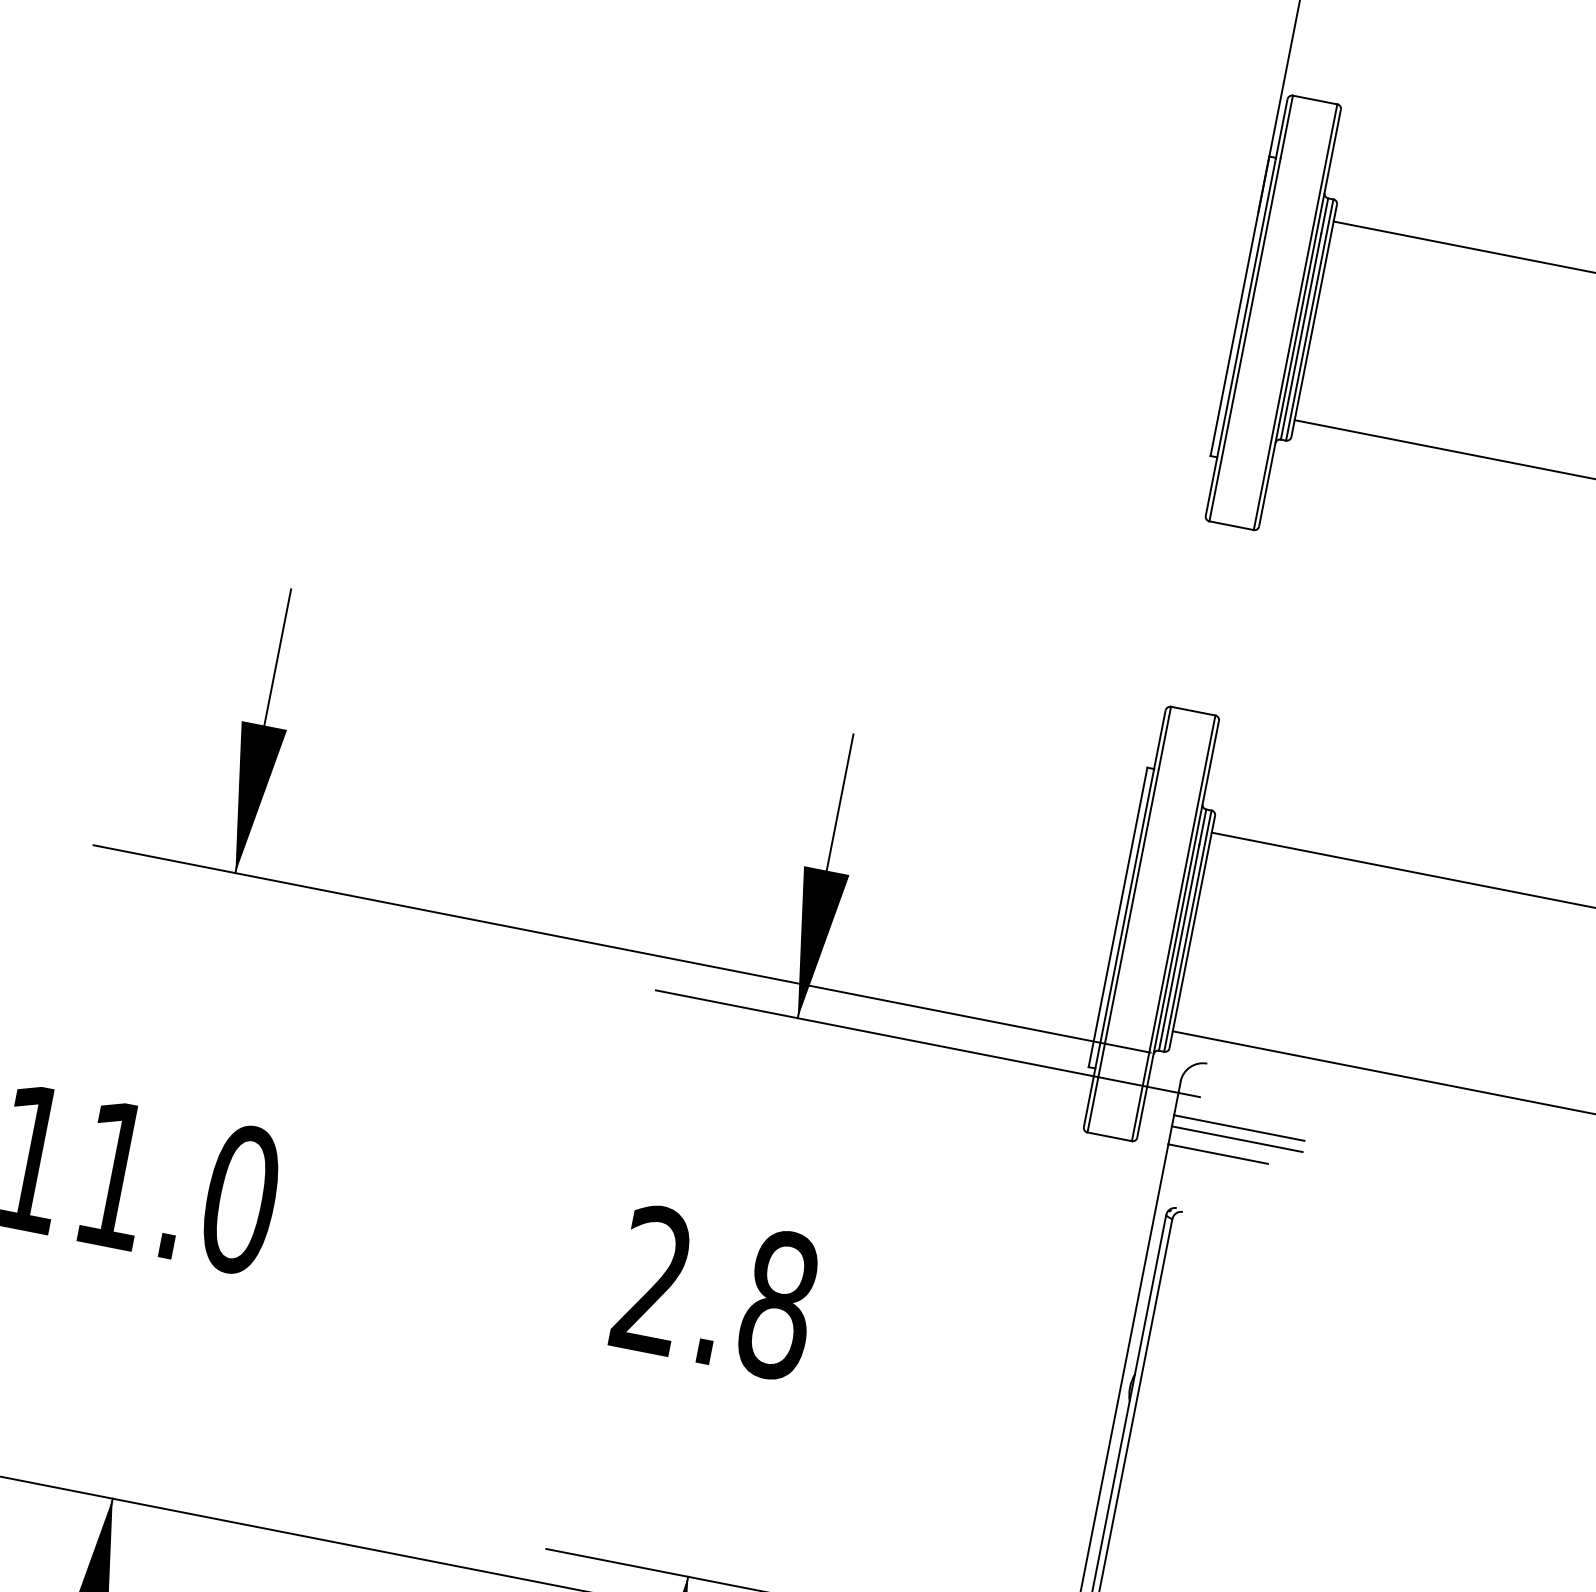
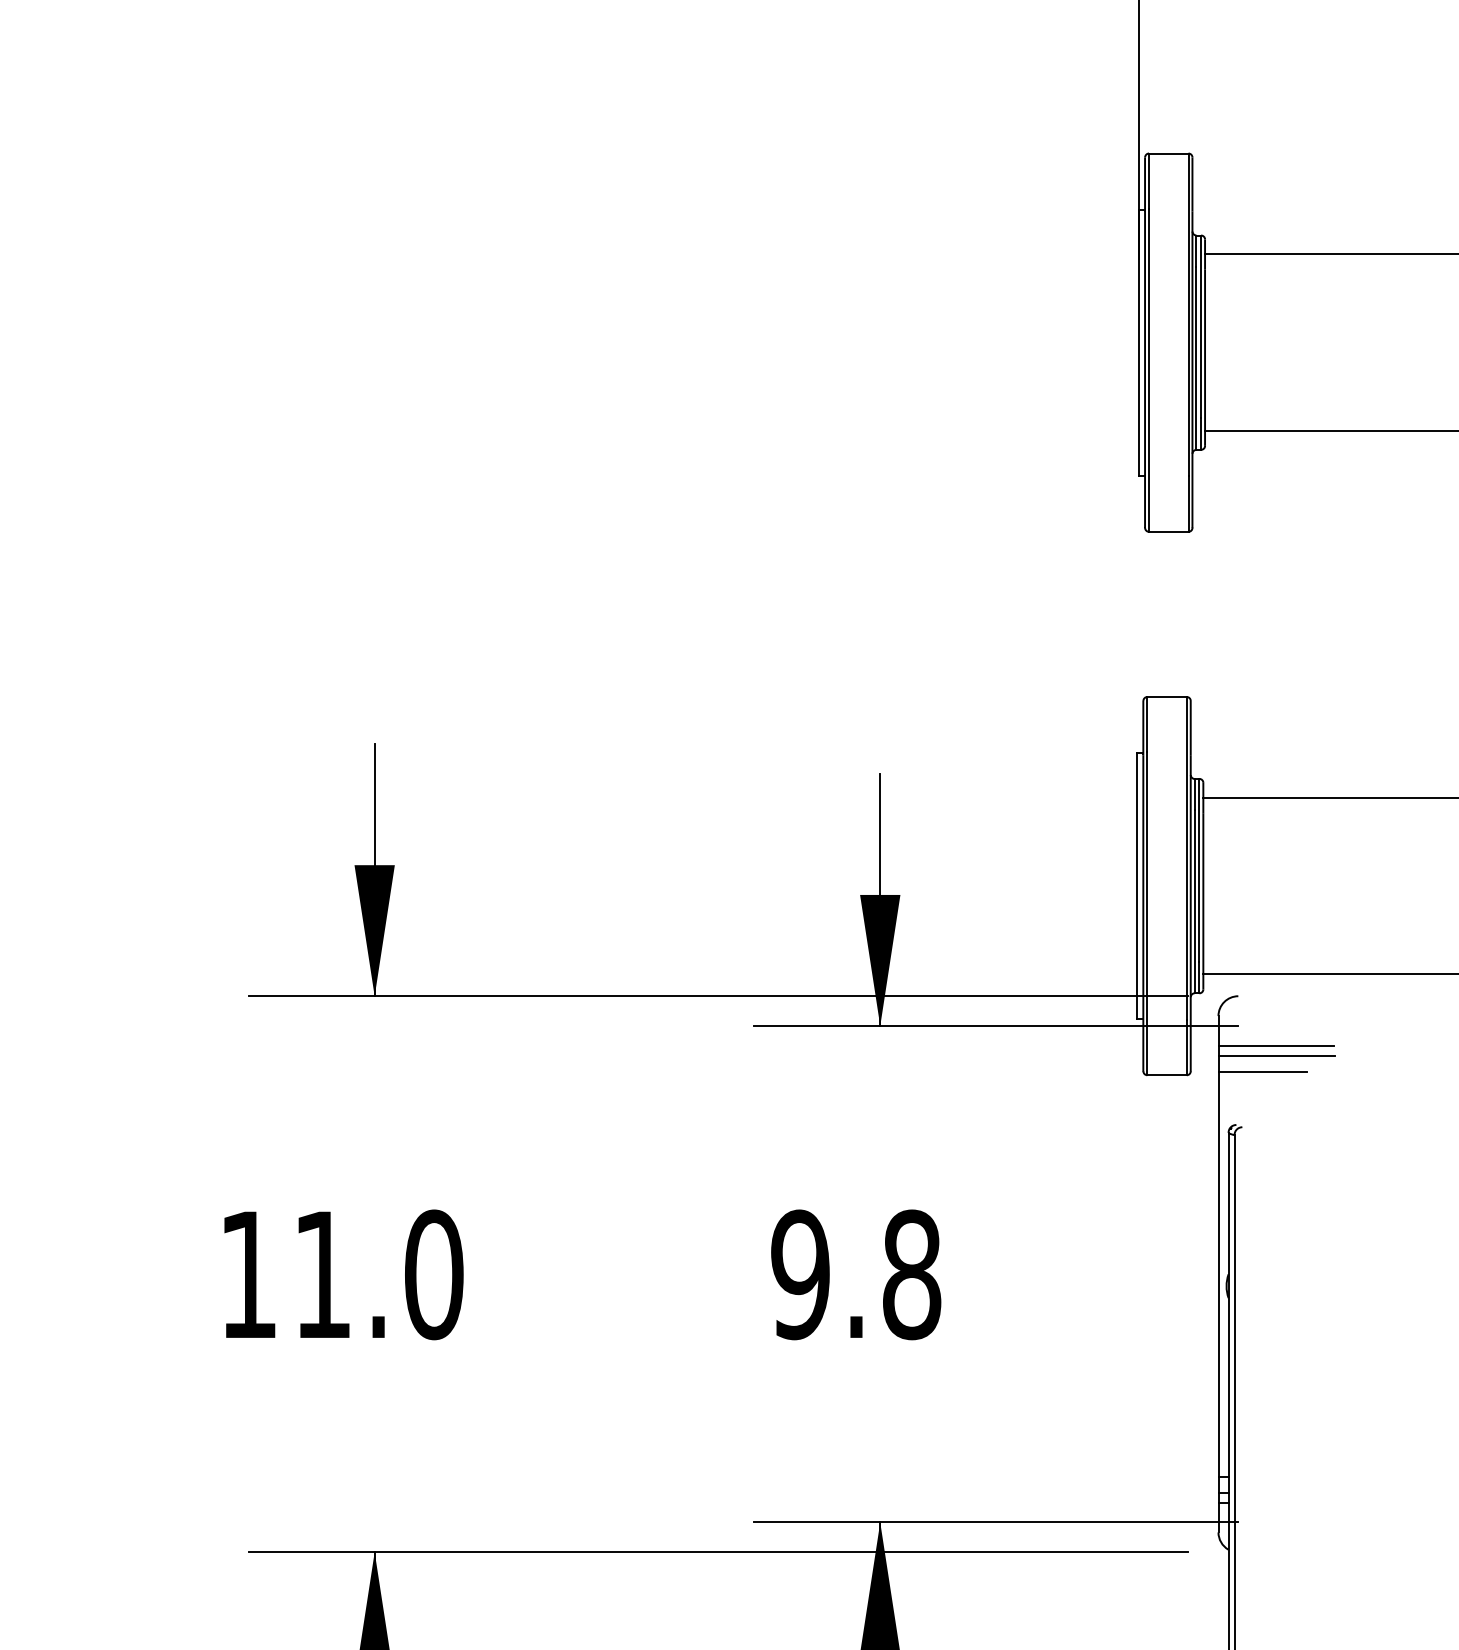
text: (653, 1280) -> (800, 1274), 2.8 -> 9.8

